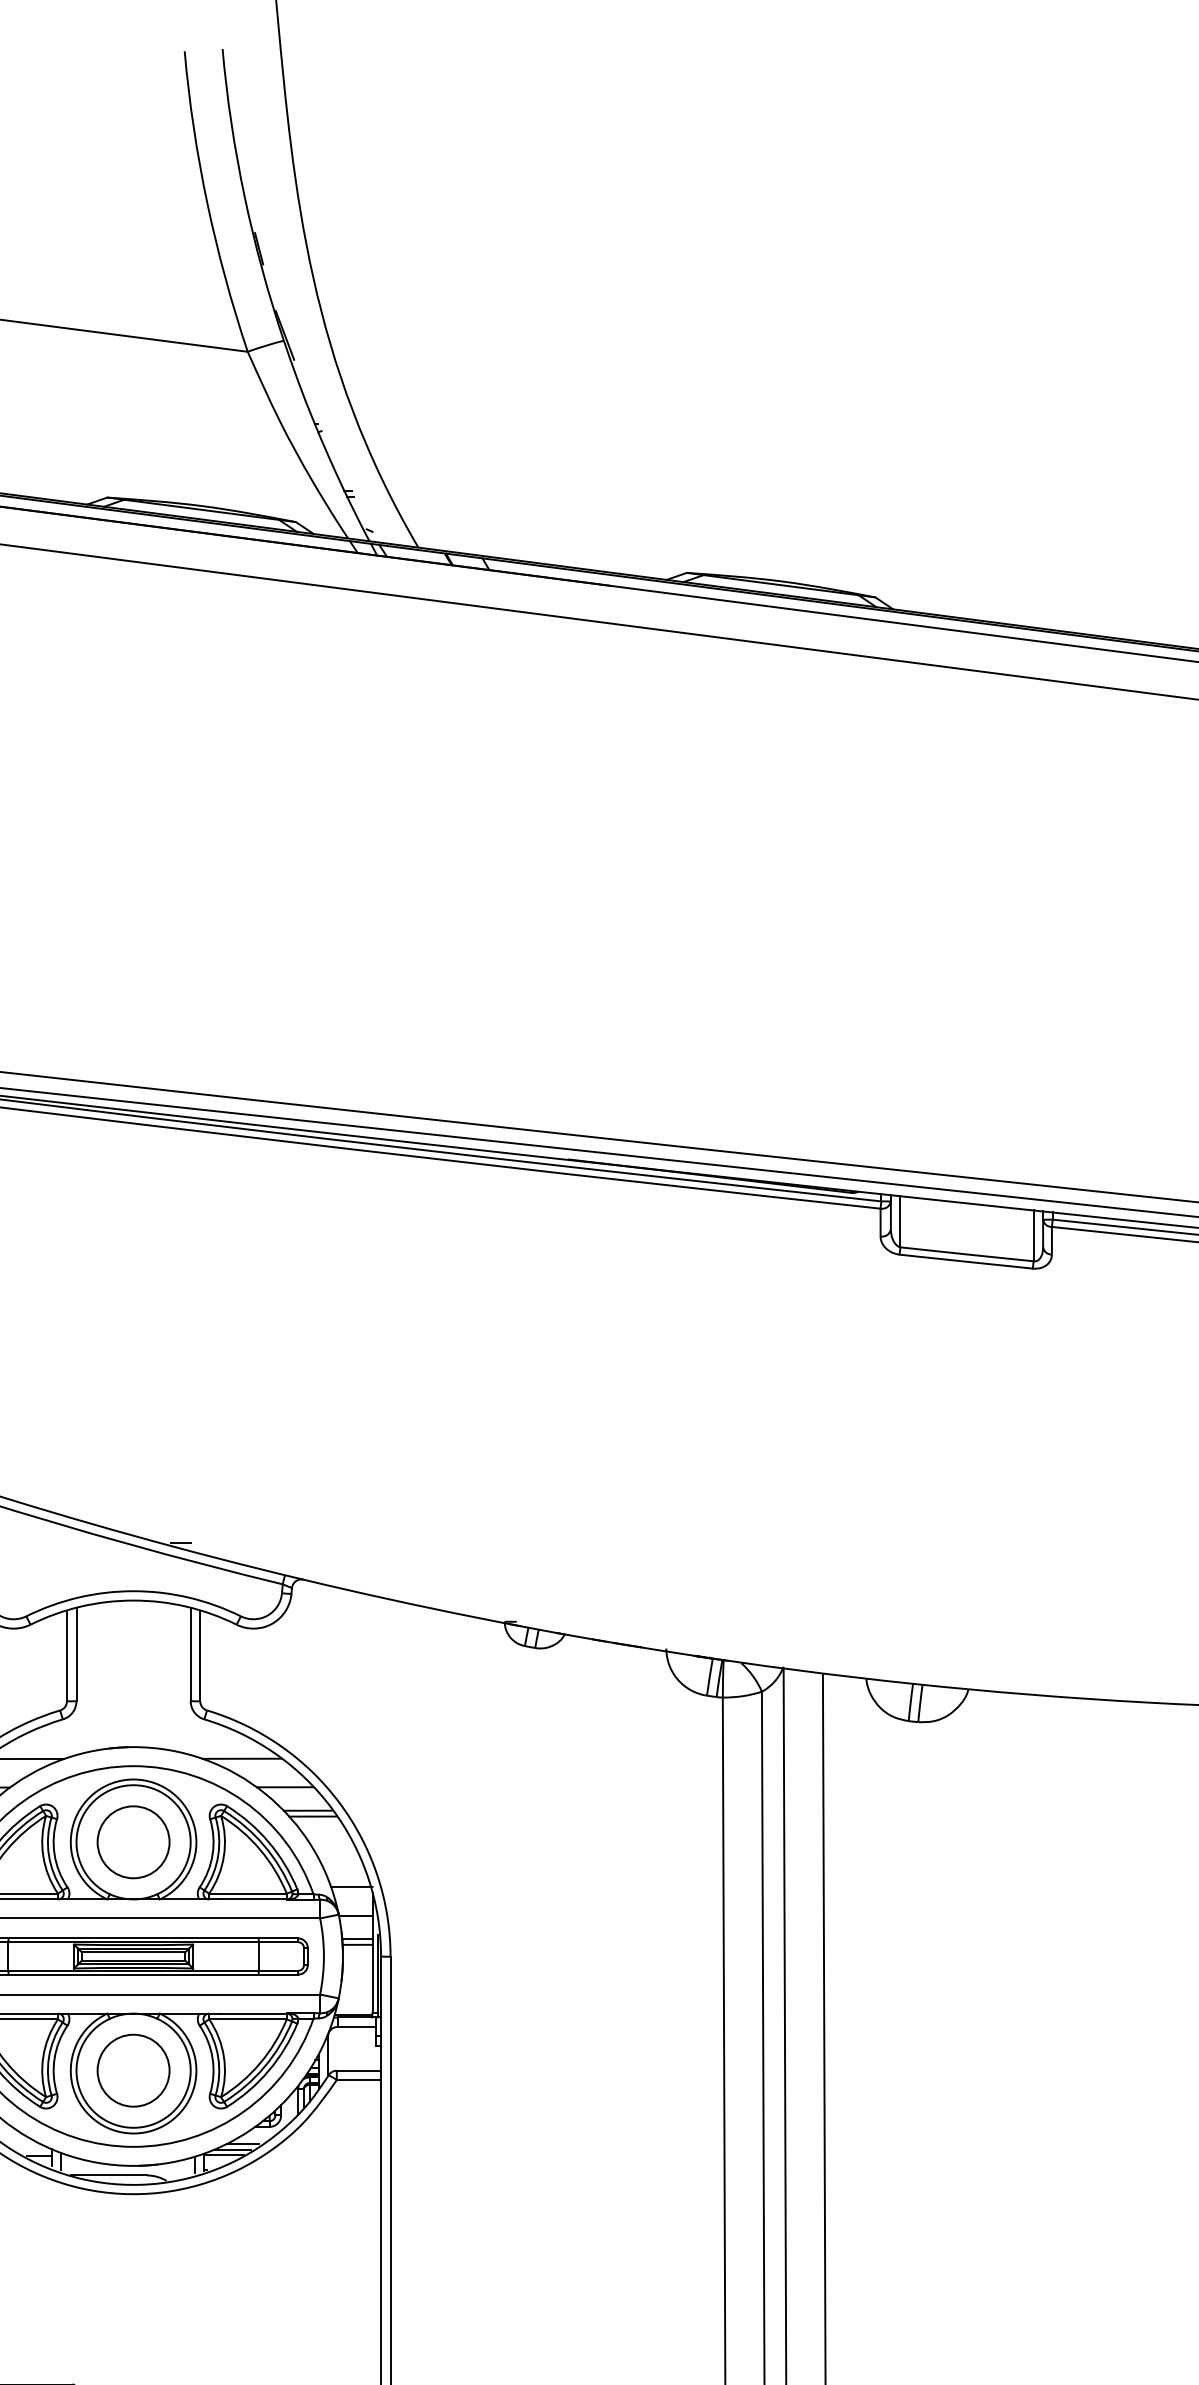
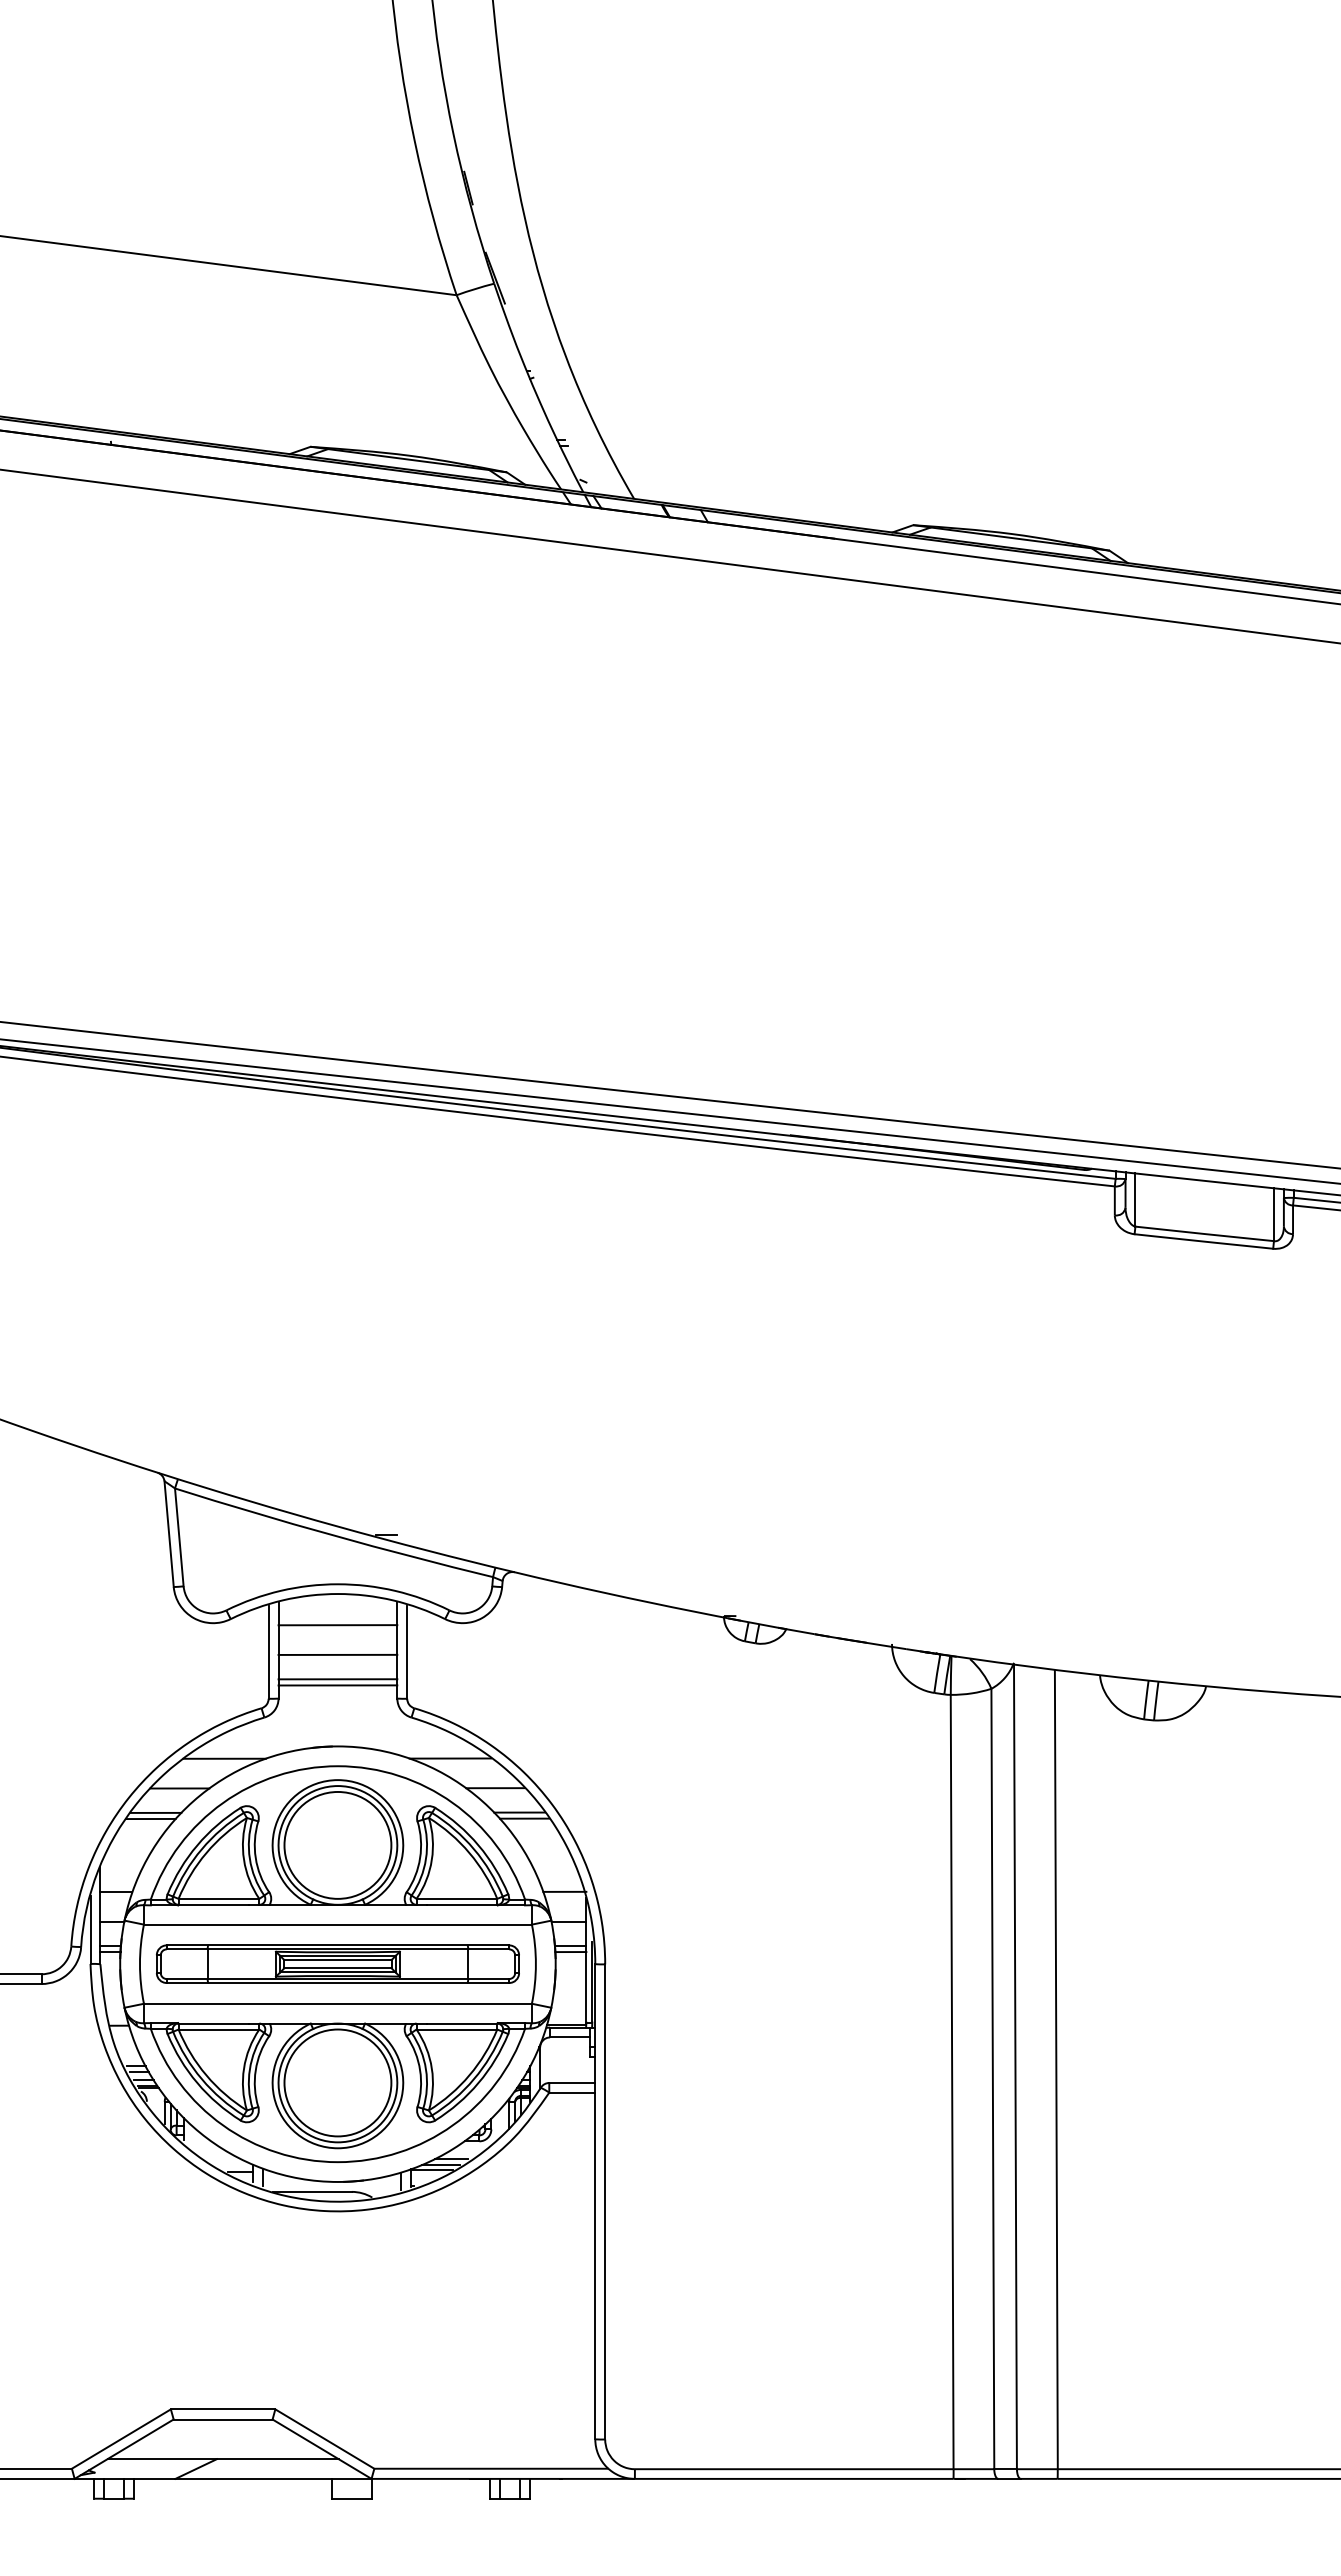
line: (133, 1630) -> (337, 1625), added
line: (133, 1658) -> (337, 1654), added
line: (133, 1682) -> (337, 1679), added
line: (133, 1688) -> (337, 1685), added
circle: (133, 1841) -> (337, 1844), size x1.43
circle: (133, 2070) -> (337, 2082), size x1.43

